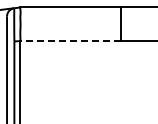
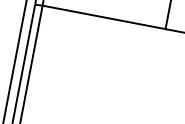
line: (70, 41) -> (103, 17), dashed -> solid

